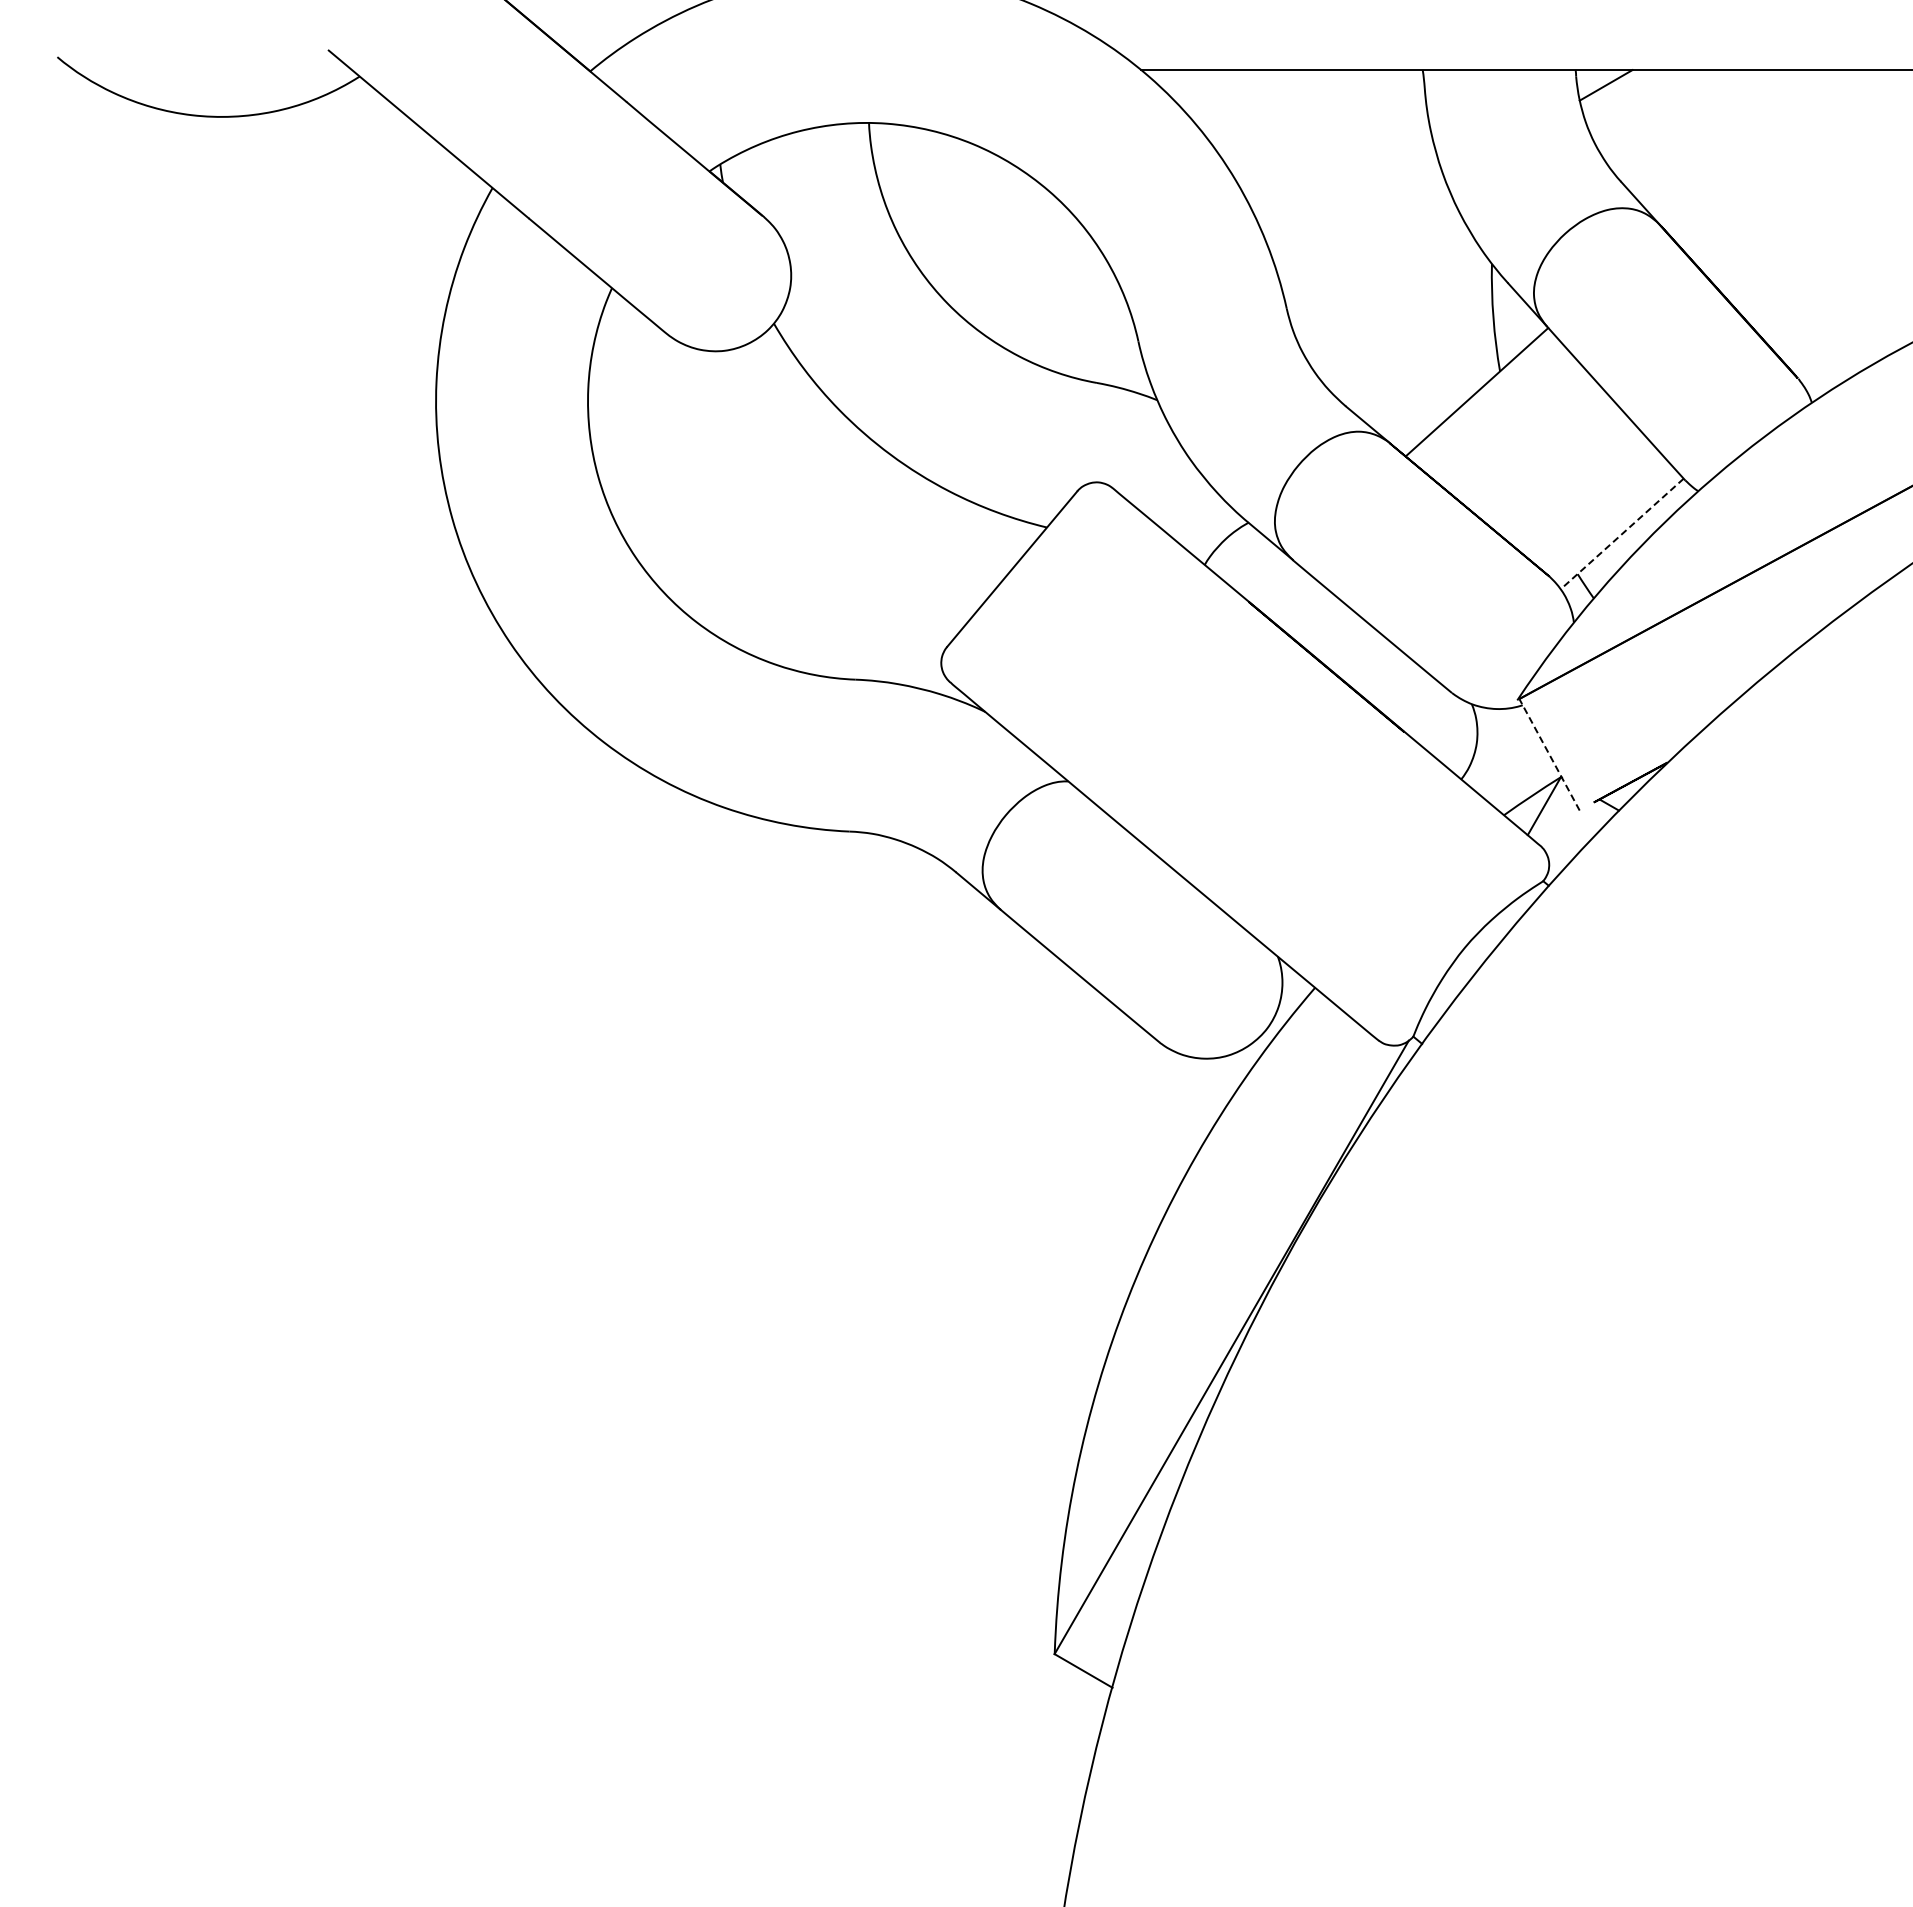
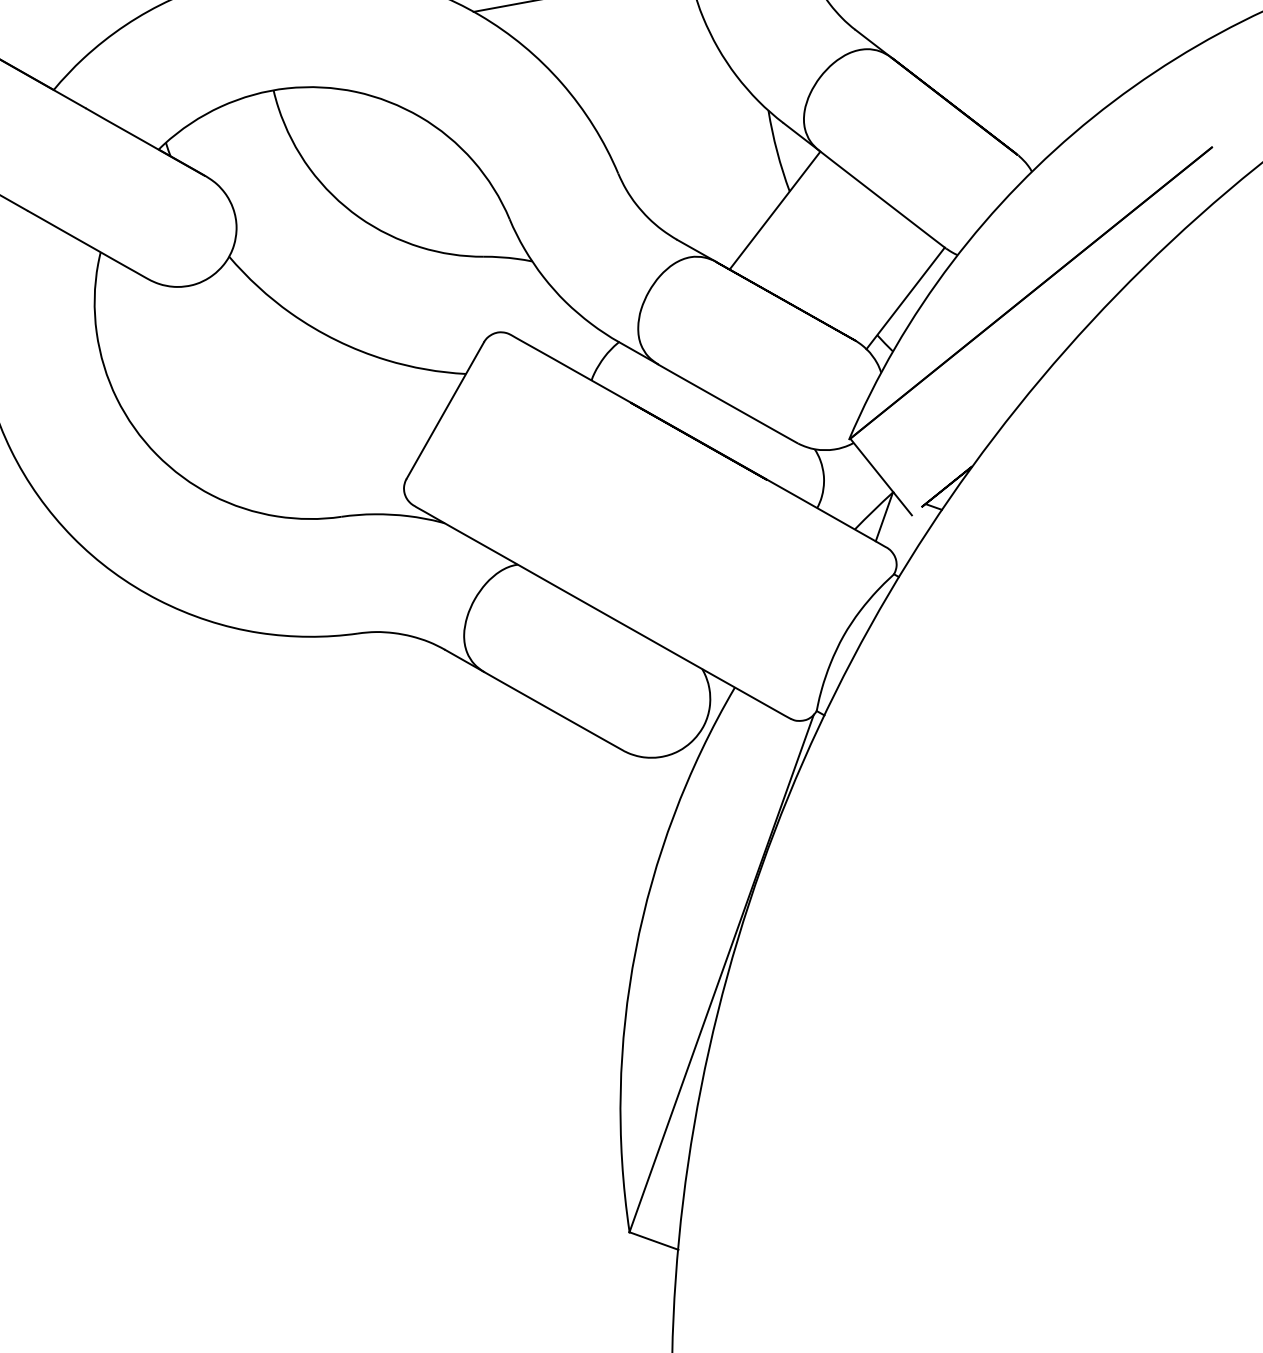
line: (1622, 533) -> (905, 297), dashed -> solid
line: (1549, 754) -> (881, 476), dashed -> solid

